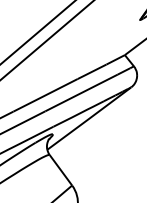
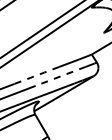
line: (81, 93) -> (60, 76), solid -> dashed
line: (46, 95) -> (37, 75), solid -> dashed

